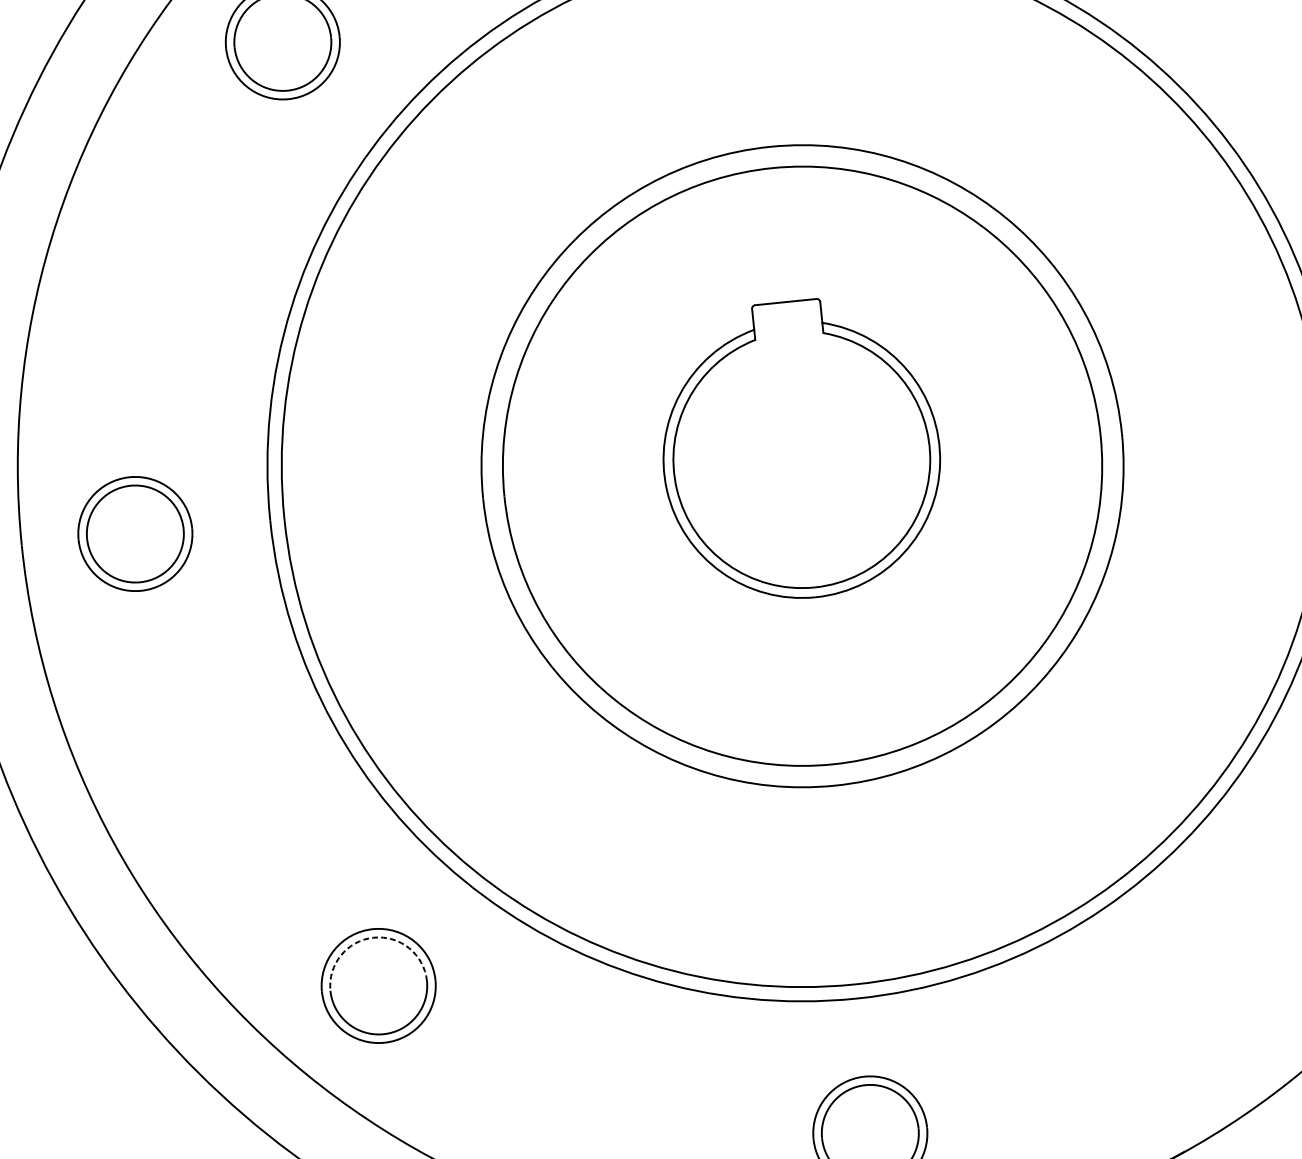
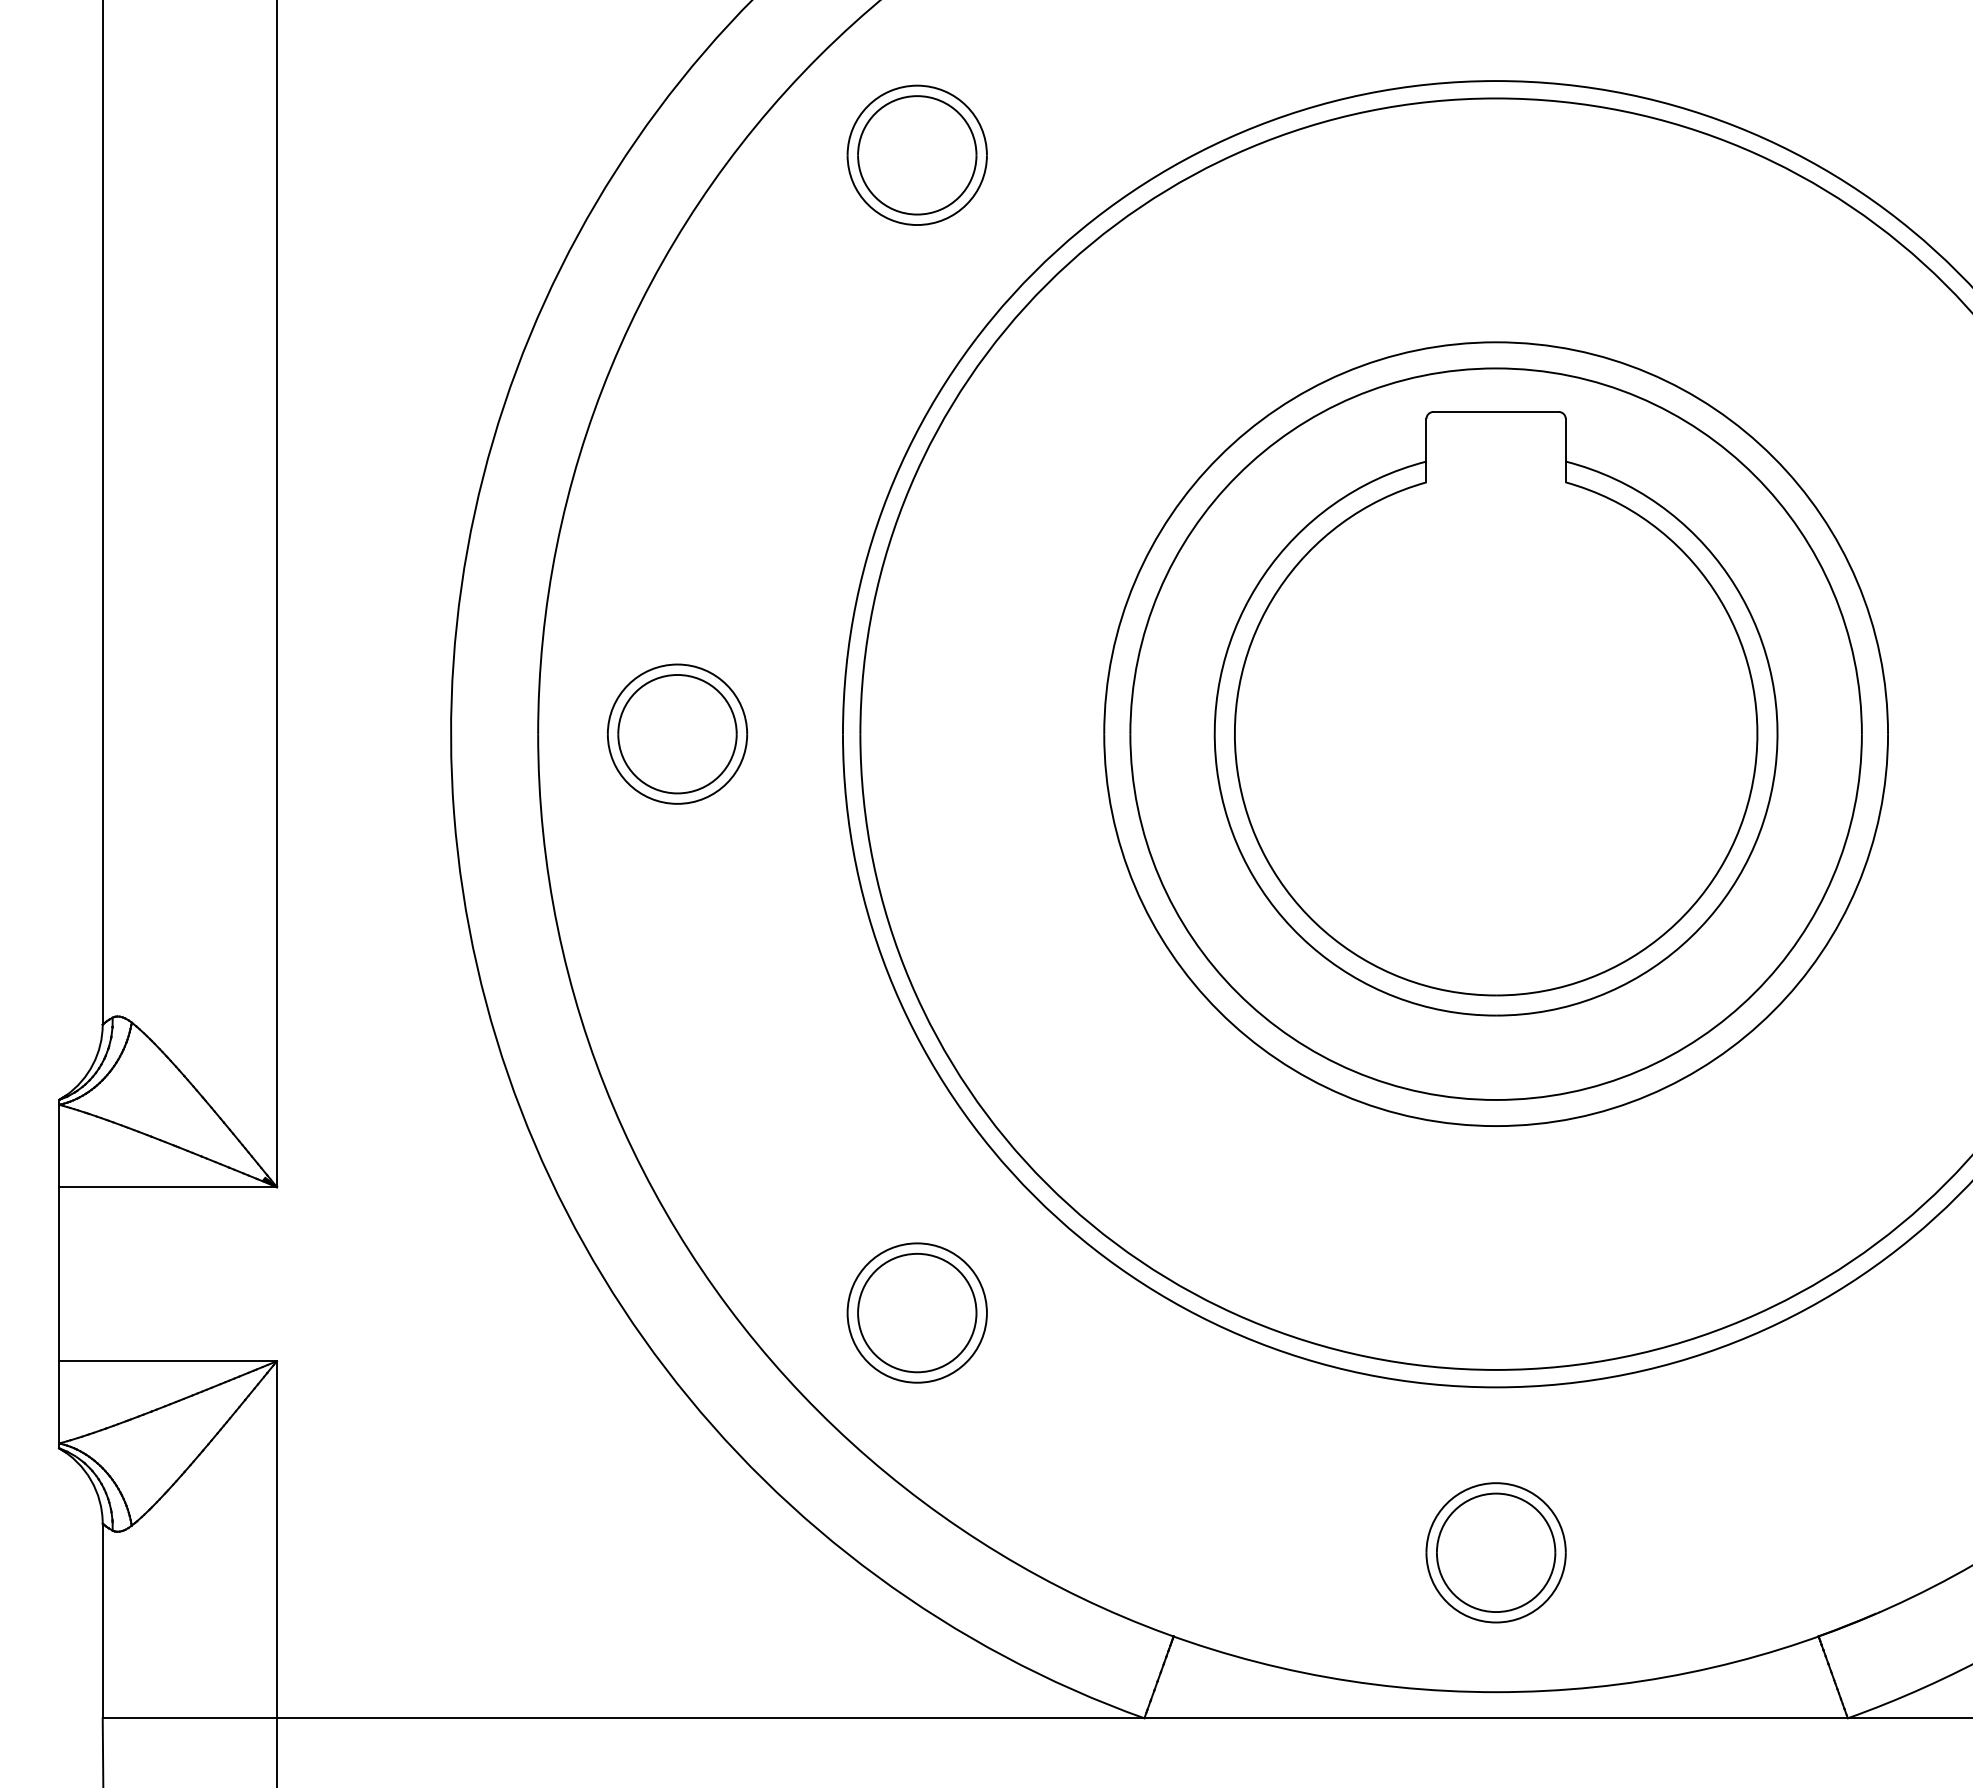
part: (800, 449) -> (1495, 713), size x1.67
arc: (373, 937) -> (917, 1253), dashed -> solid

